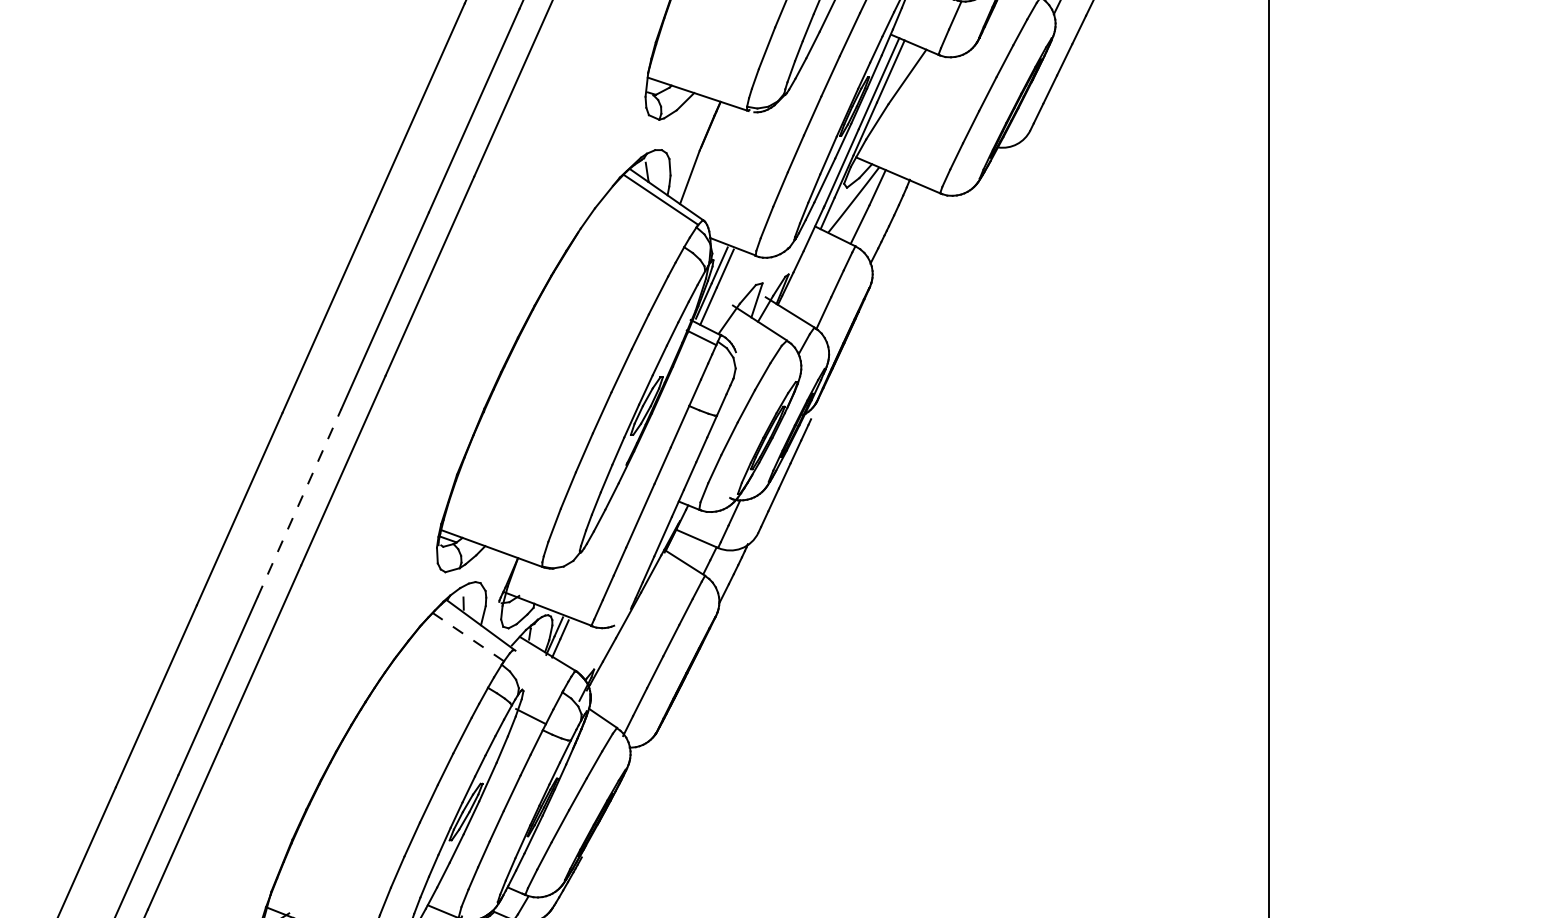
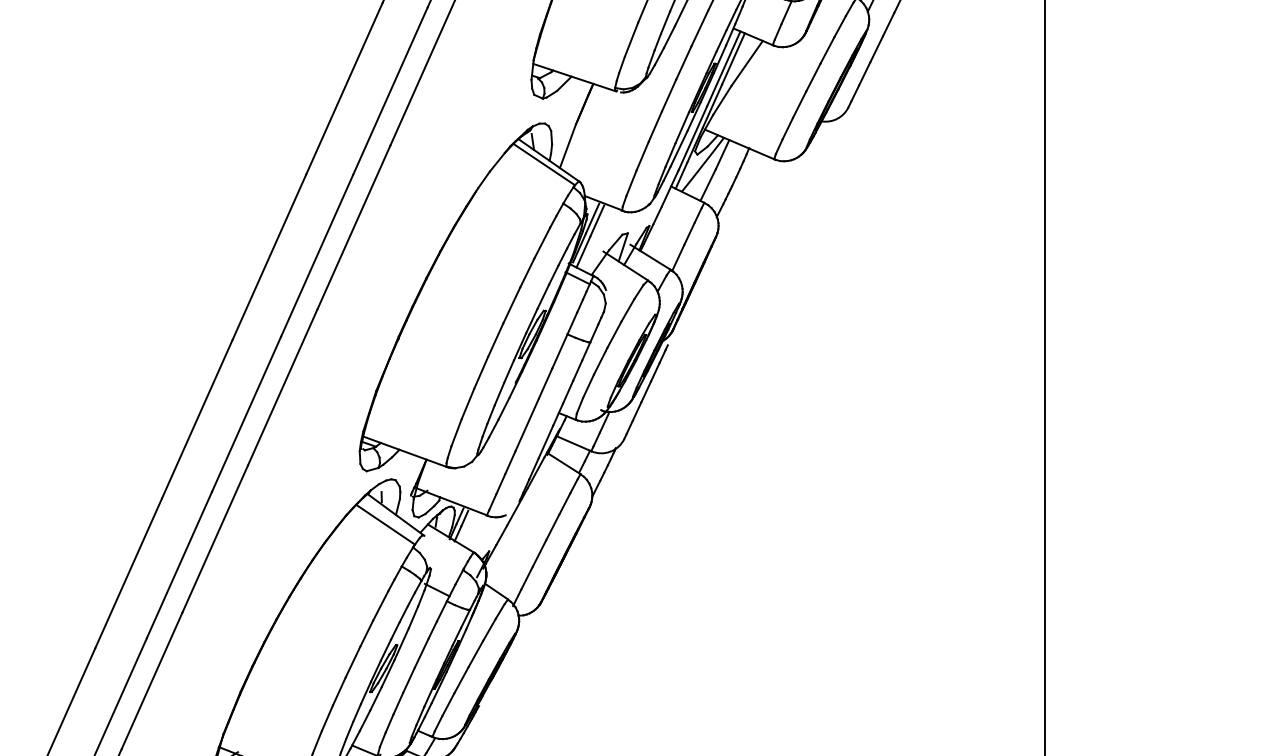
line: (299, 503) -> (246, 414), dashed -> solid
line: (468, 636) -> (385, 524), dashed -> solid

